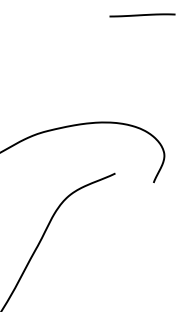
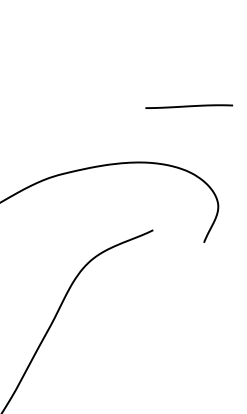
line: (142, 15) -> (189, 106), moved

